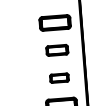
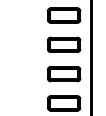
part: (56, 50) -> (63, 44), size x1.43
part: (58, 78) -> (63, 74), size x1.67

